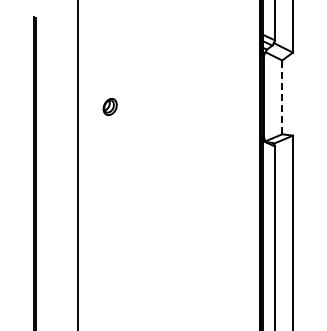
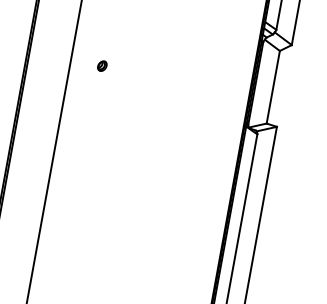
line: (282, 97) -> (273, 87), dashed -> solid
part: (110, 107) -> (102, 66), size x0.62

